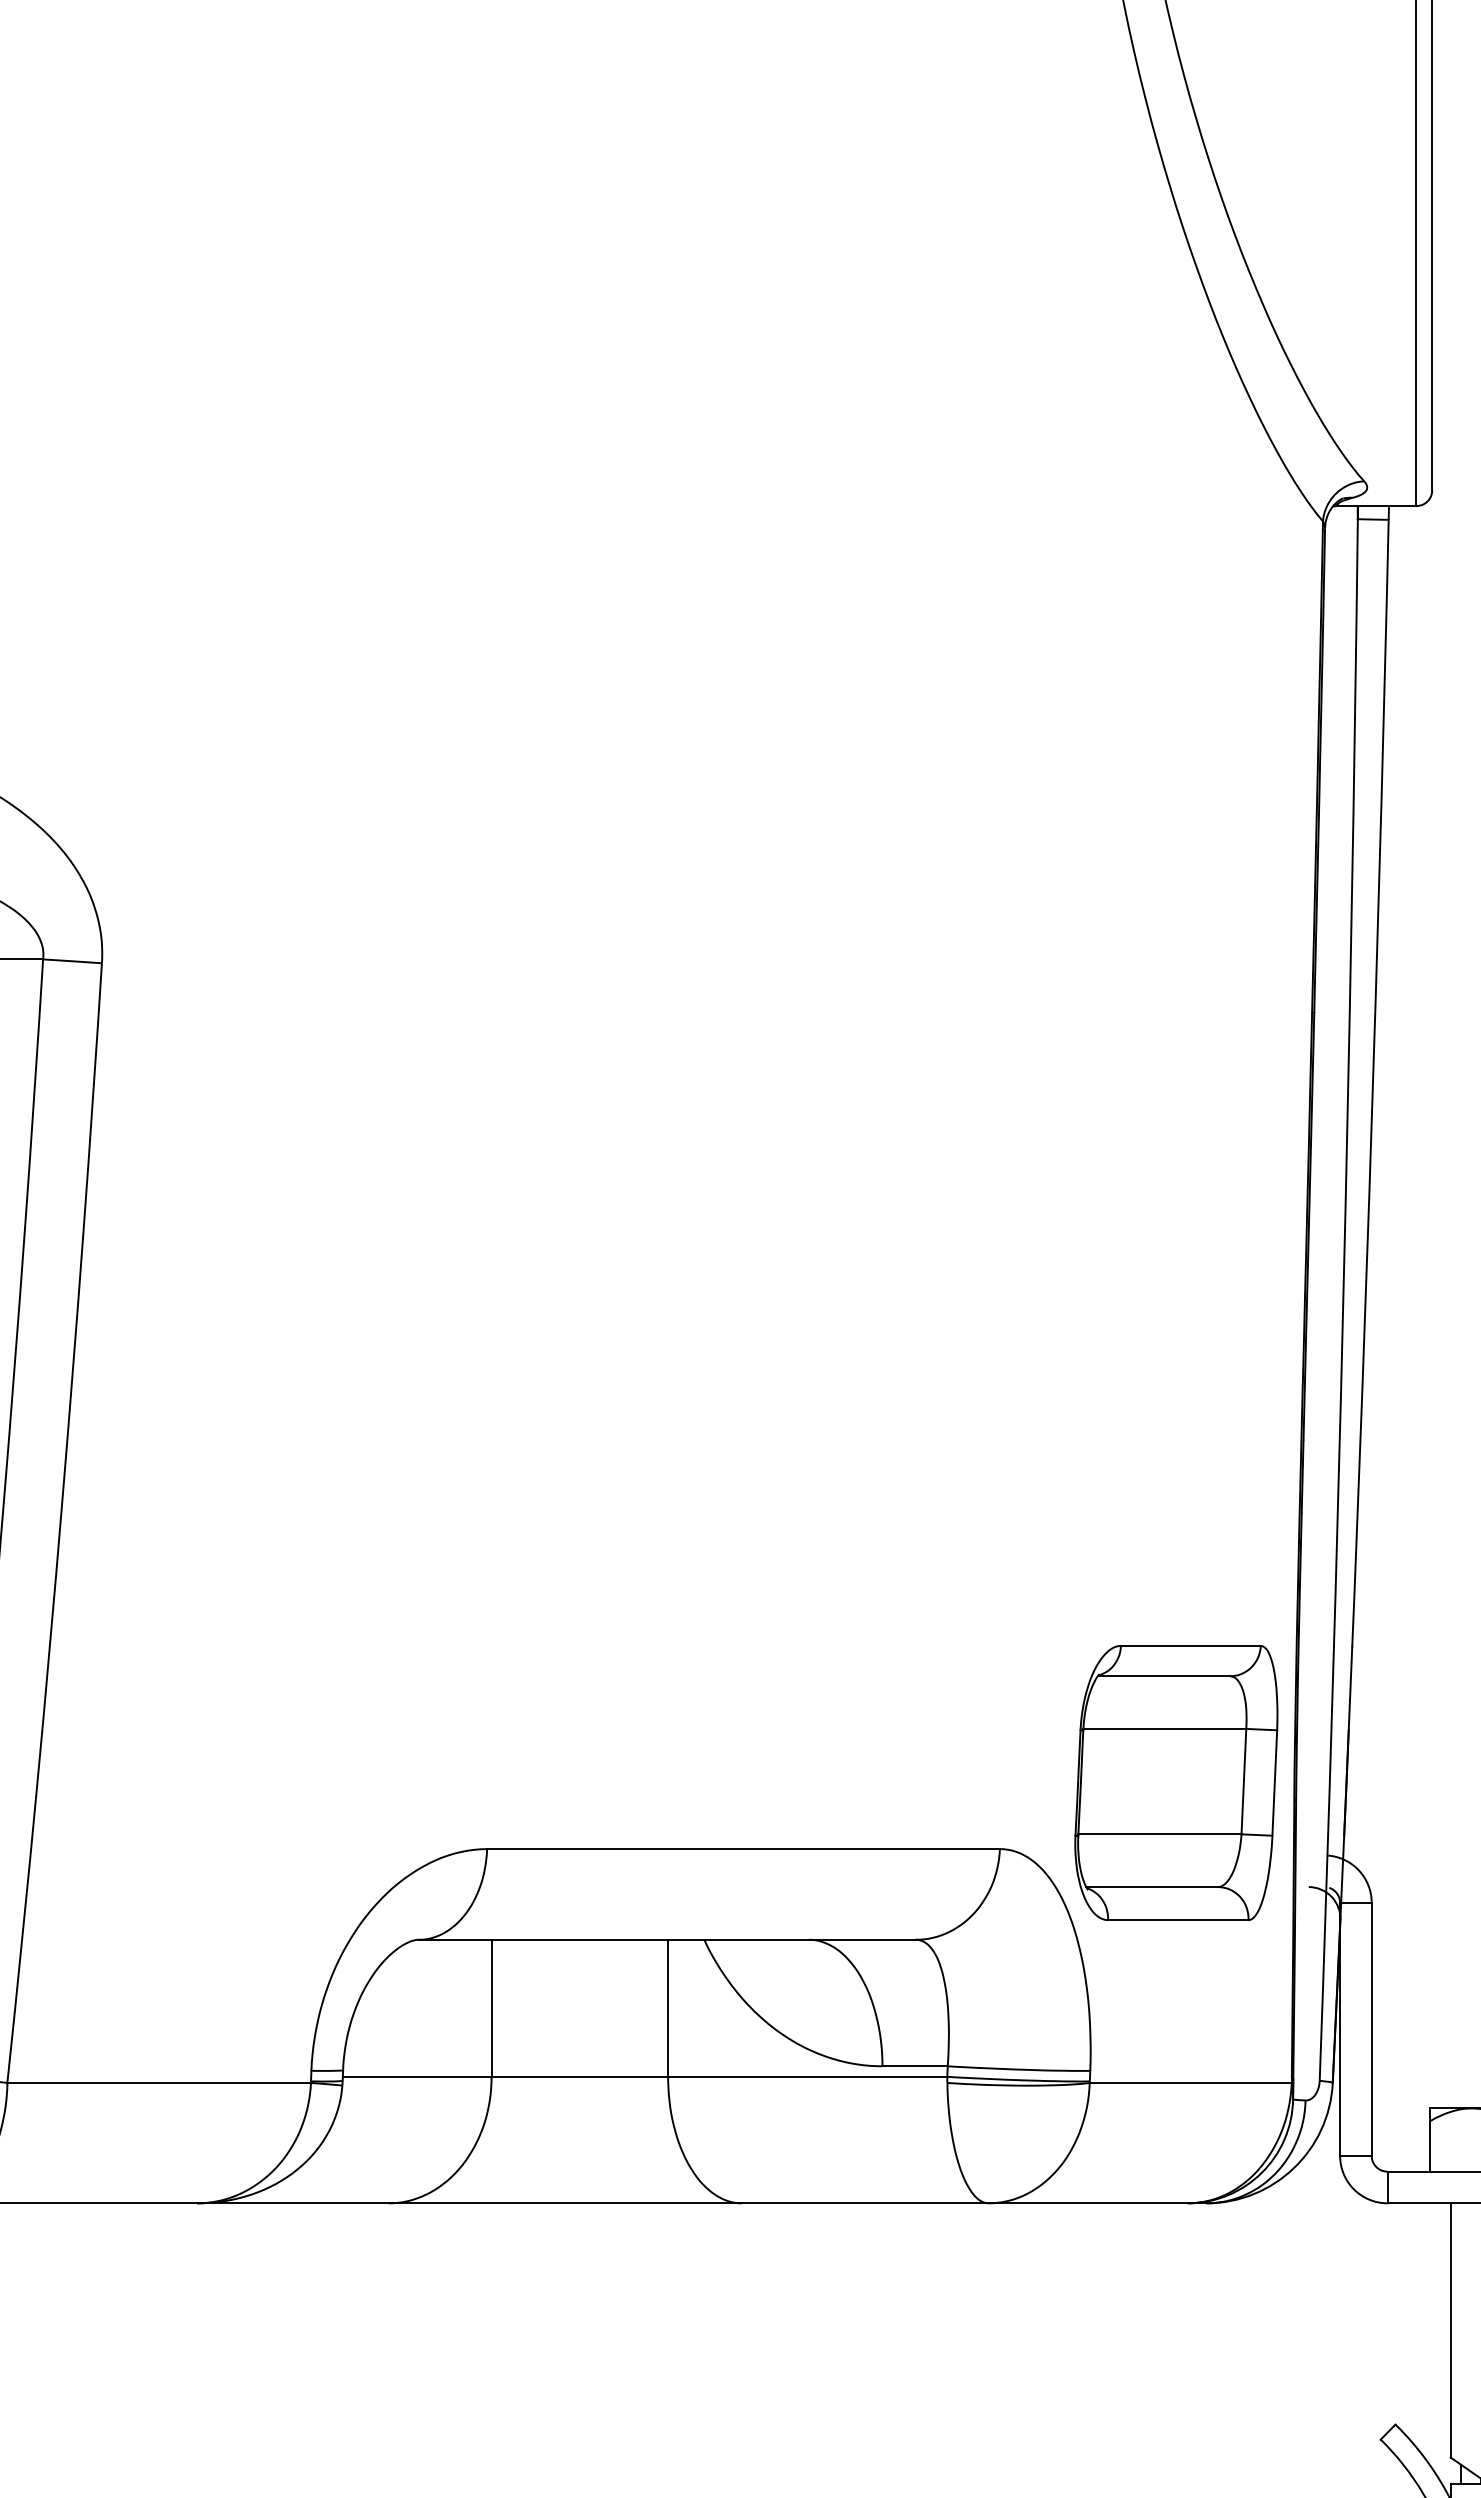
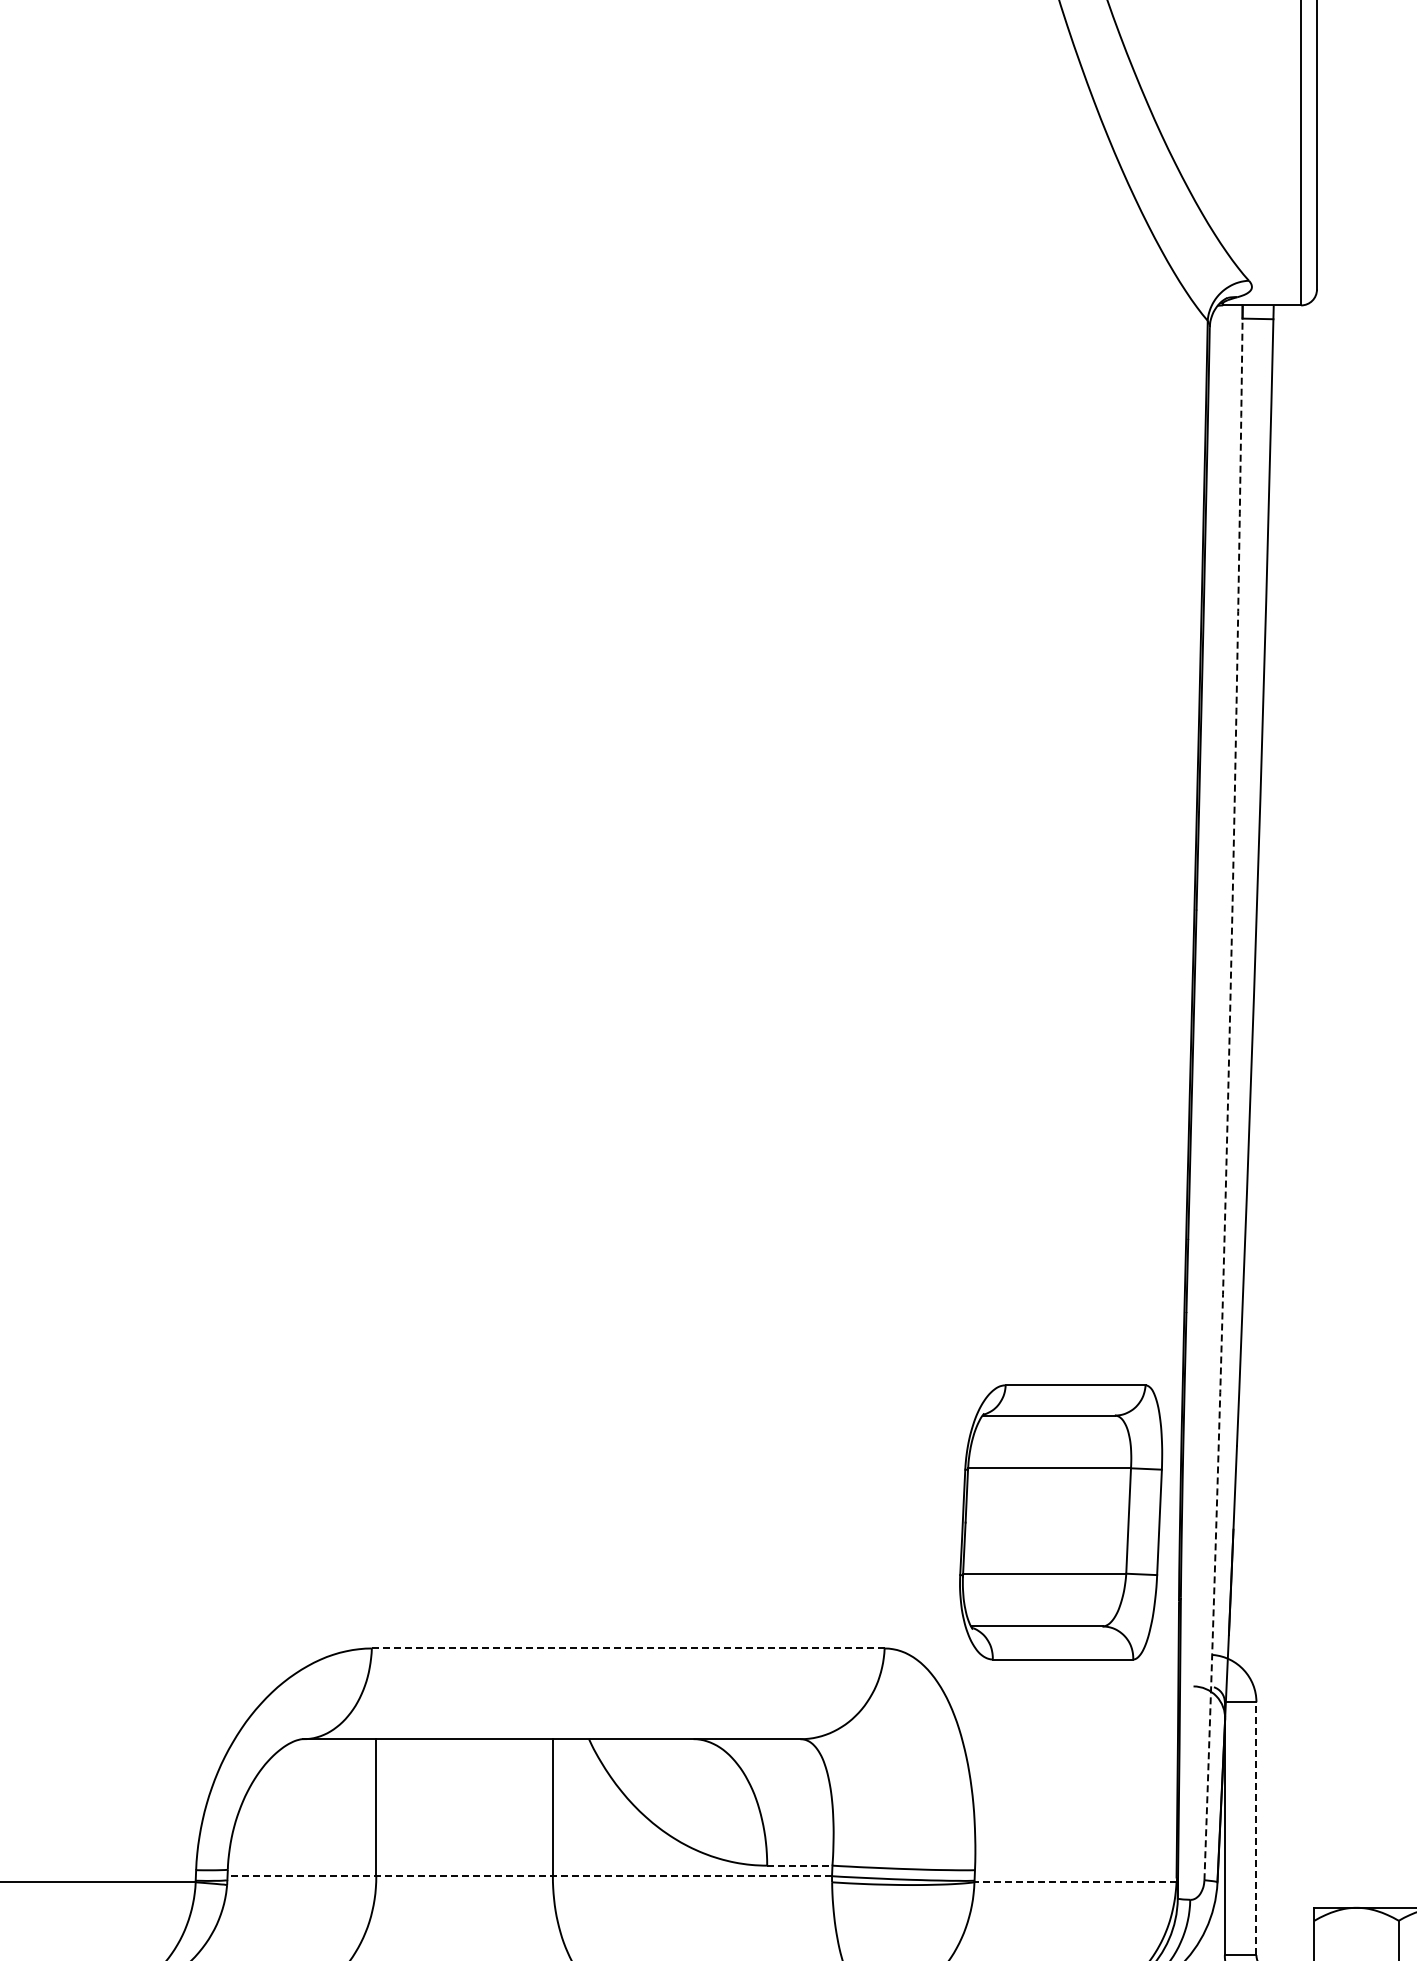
arc: (1343, 1300) -> (1228, 1099), solid -> dashed
part: (1176, 1782) -> (1061, 1521), moved
line: (744, 1849) -> (629, 1648), solid -> dashed
line: (1371, 2029) -> (1256, 1828), solid -> dashed
line: (915, 2066) -> (800, 1865), solid -> dashed
line: (644, 2076) -> (529, 1875), solid -> dashed
line: (1190, 2082) -> (1075, 1881), solid -> dashed

